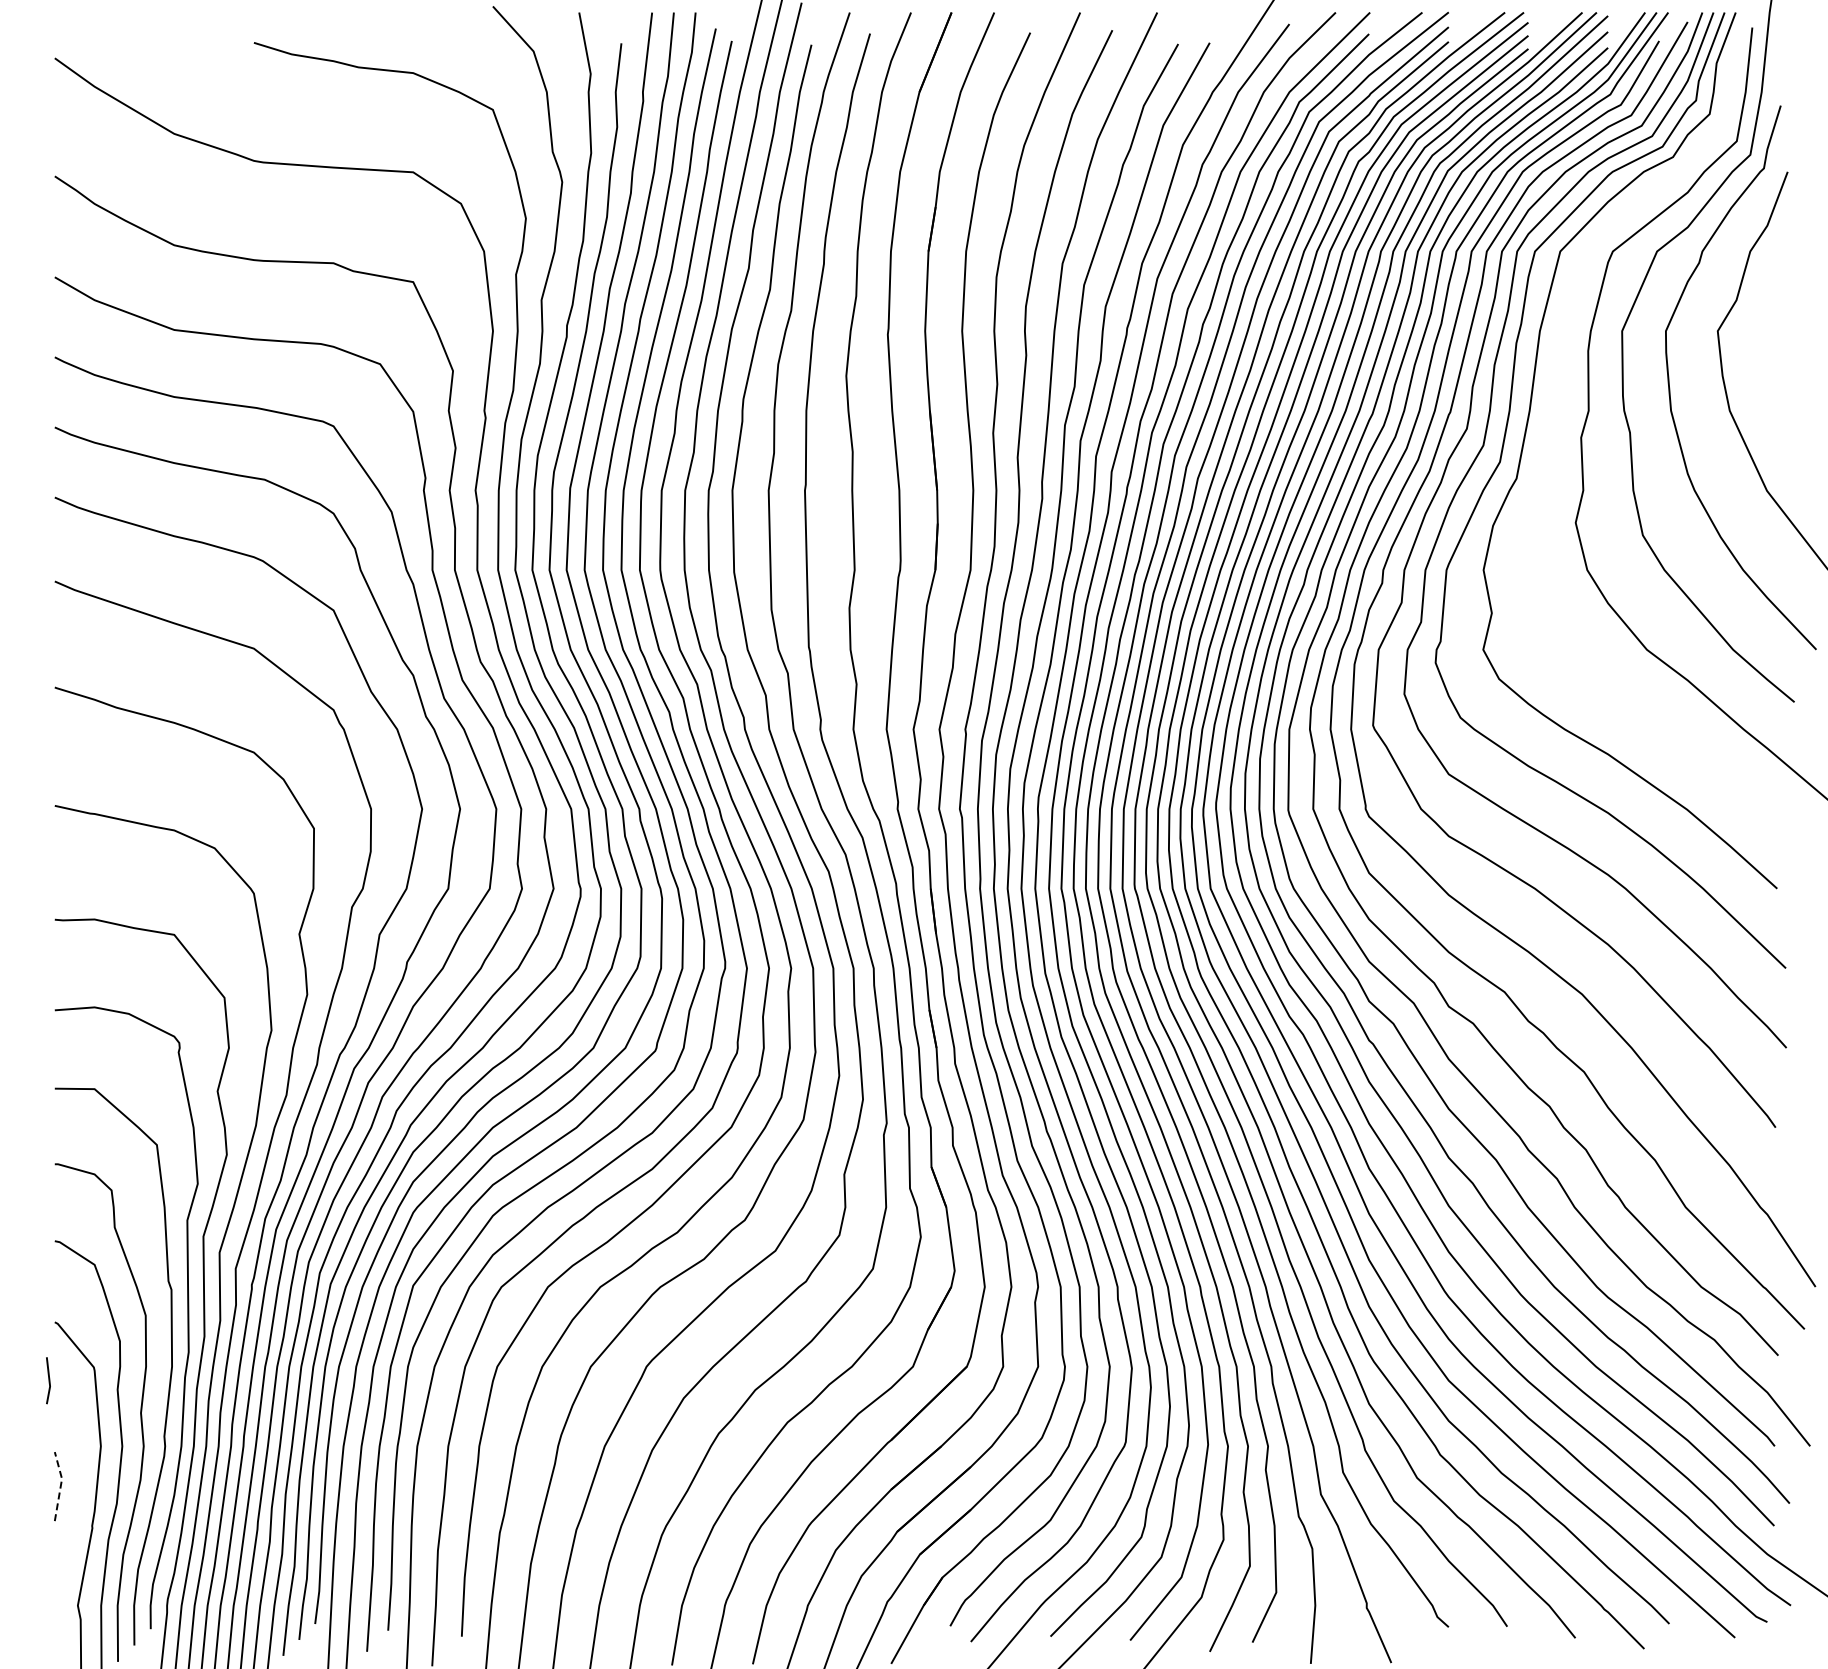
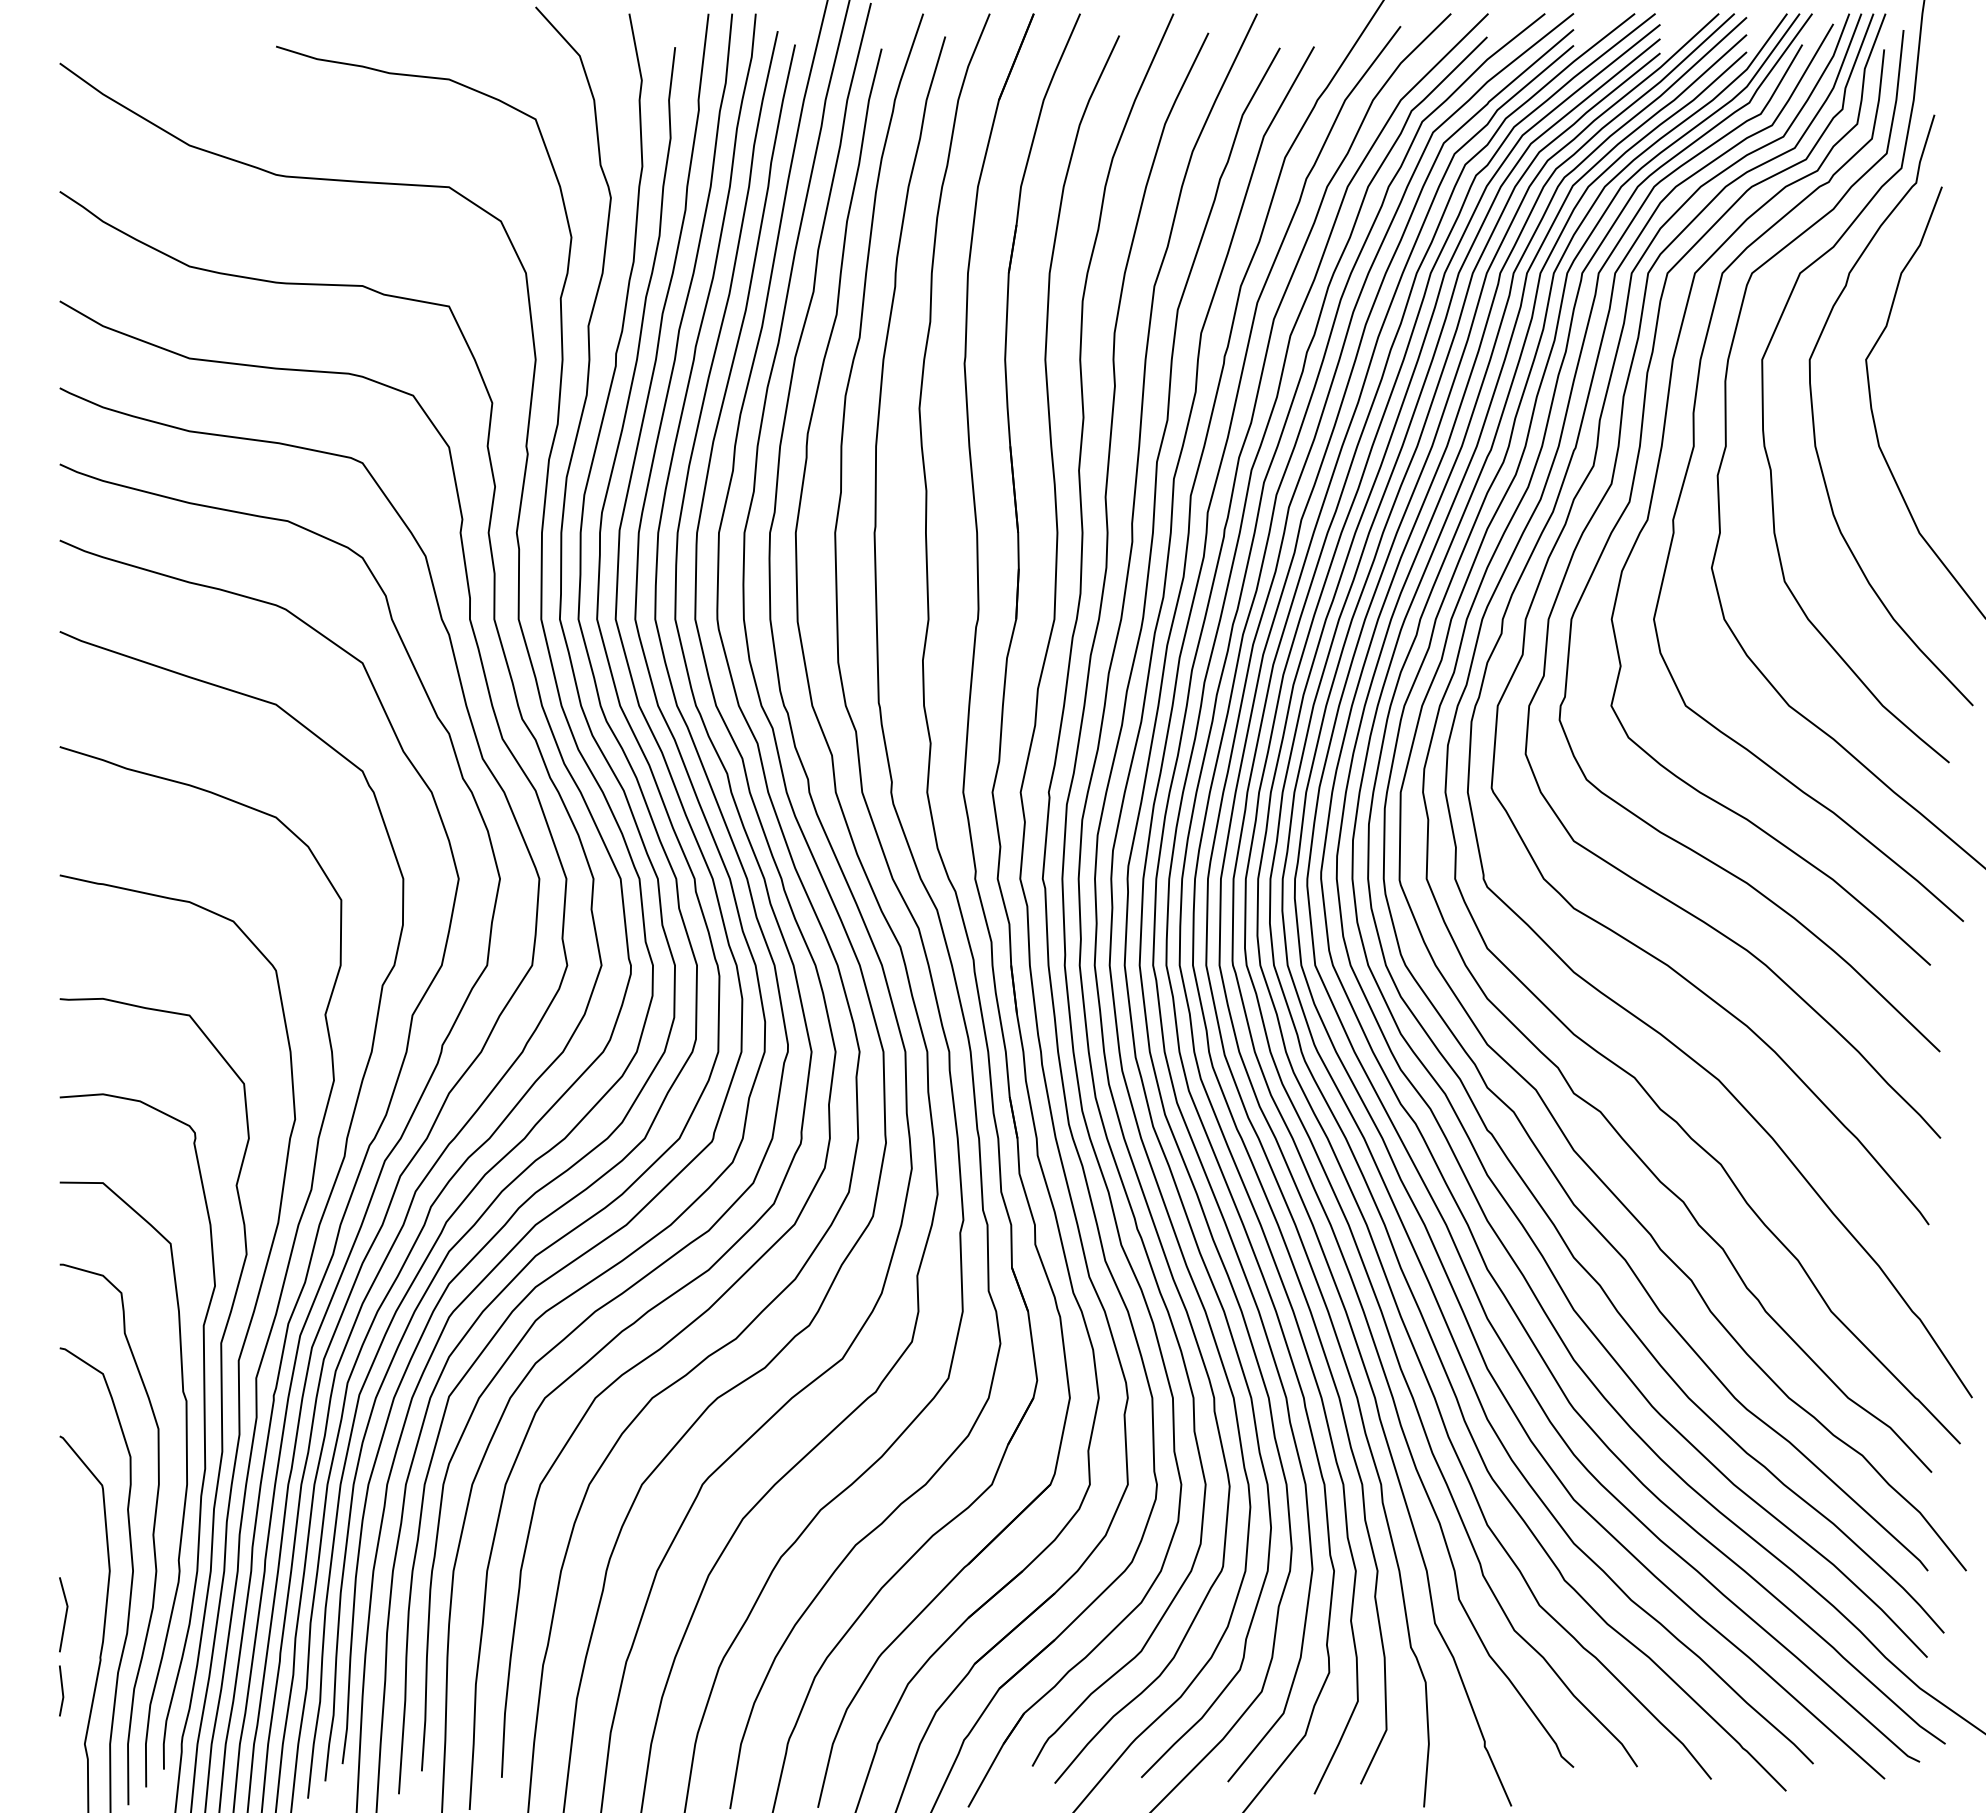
curve: (1559, 414) -> (1694, 450), added
line: (48, 1380) -> (61, 1690), moved
line: (60, 1485) -> (65, 1613), dashed -> solid

